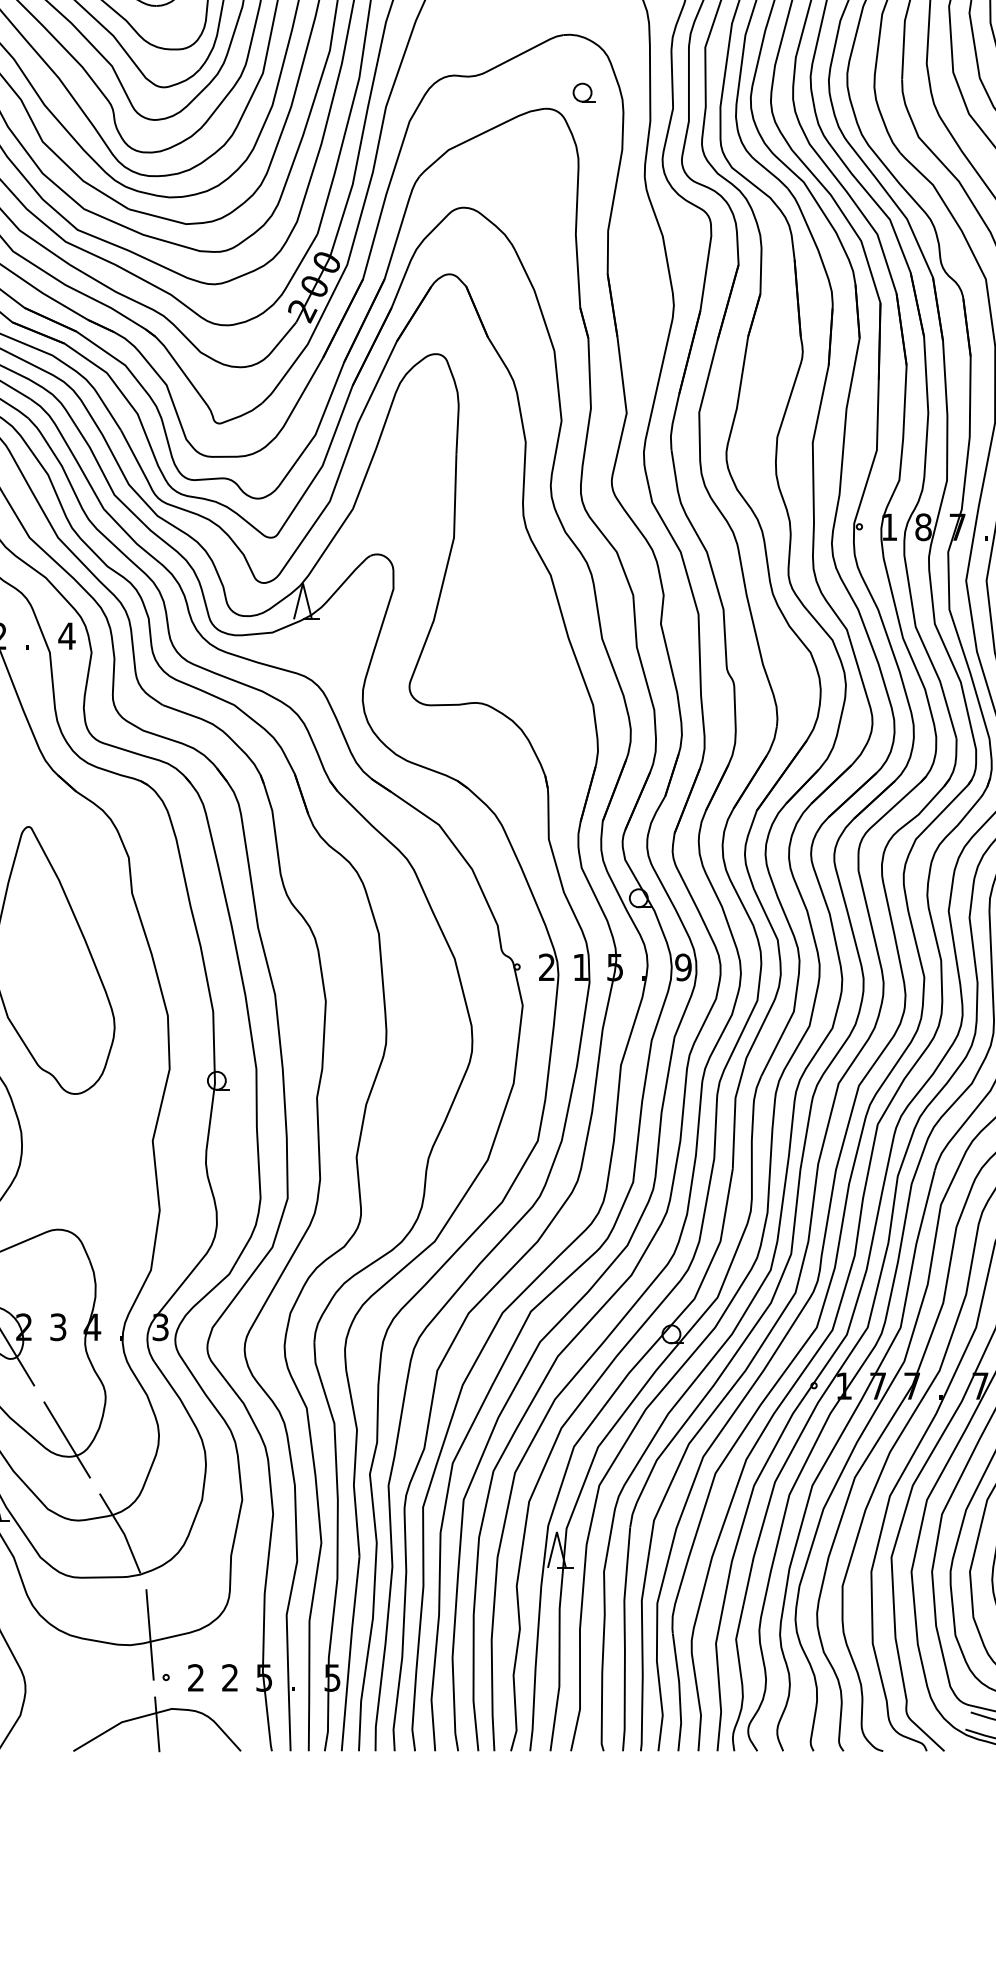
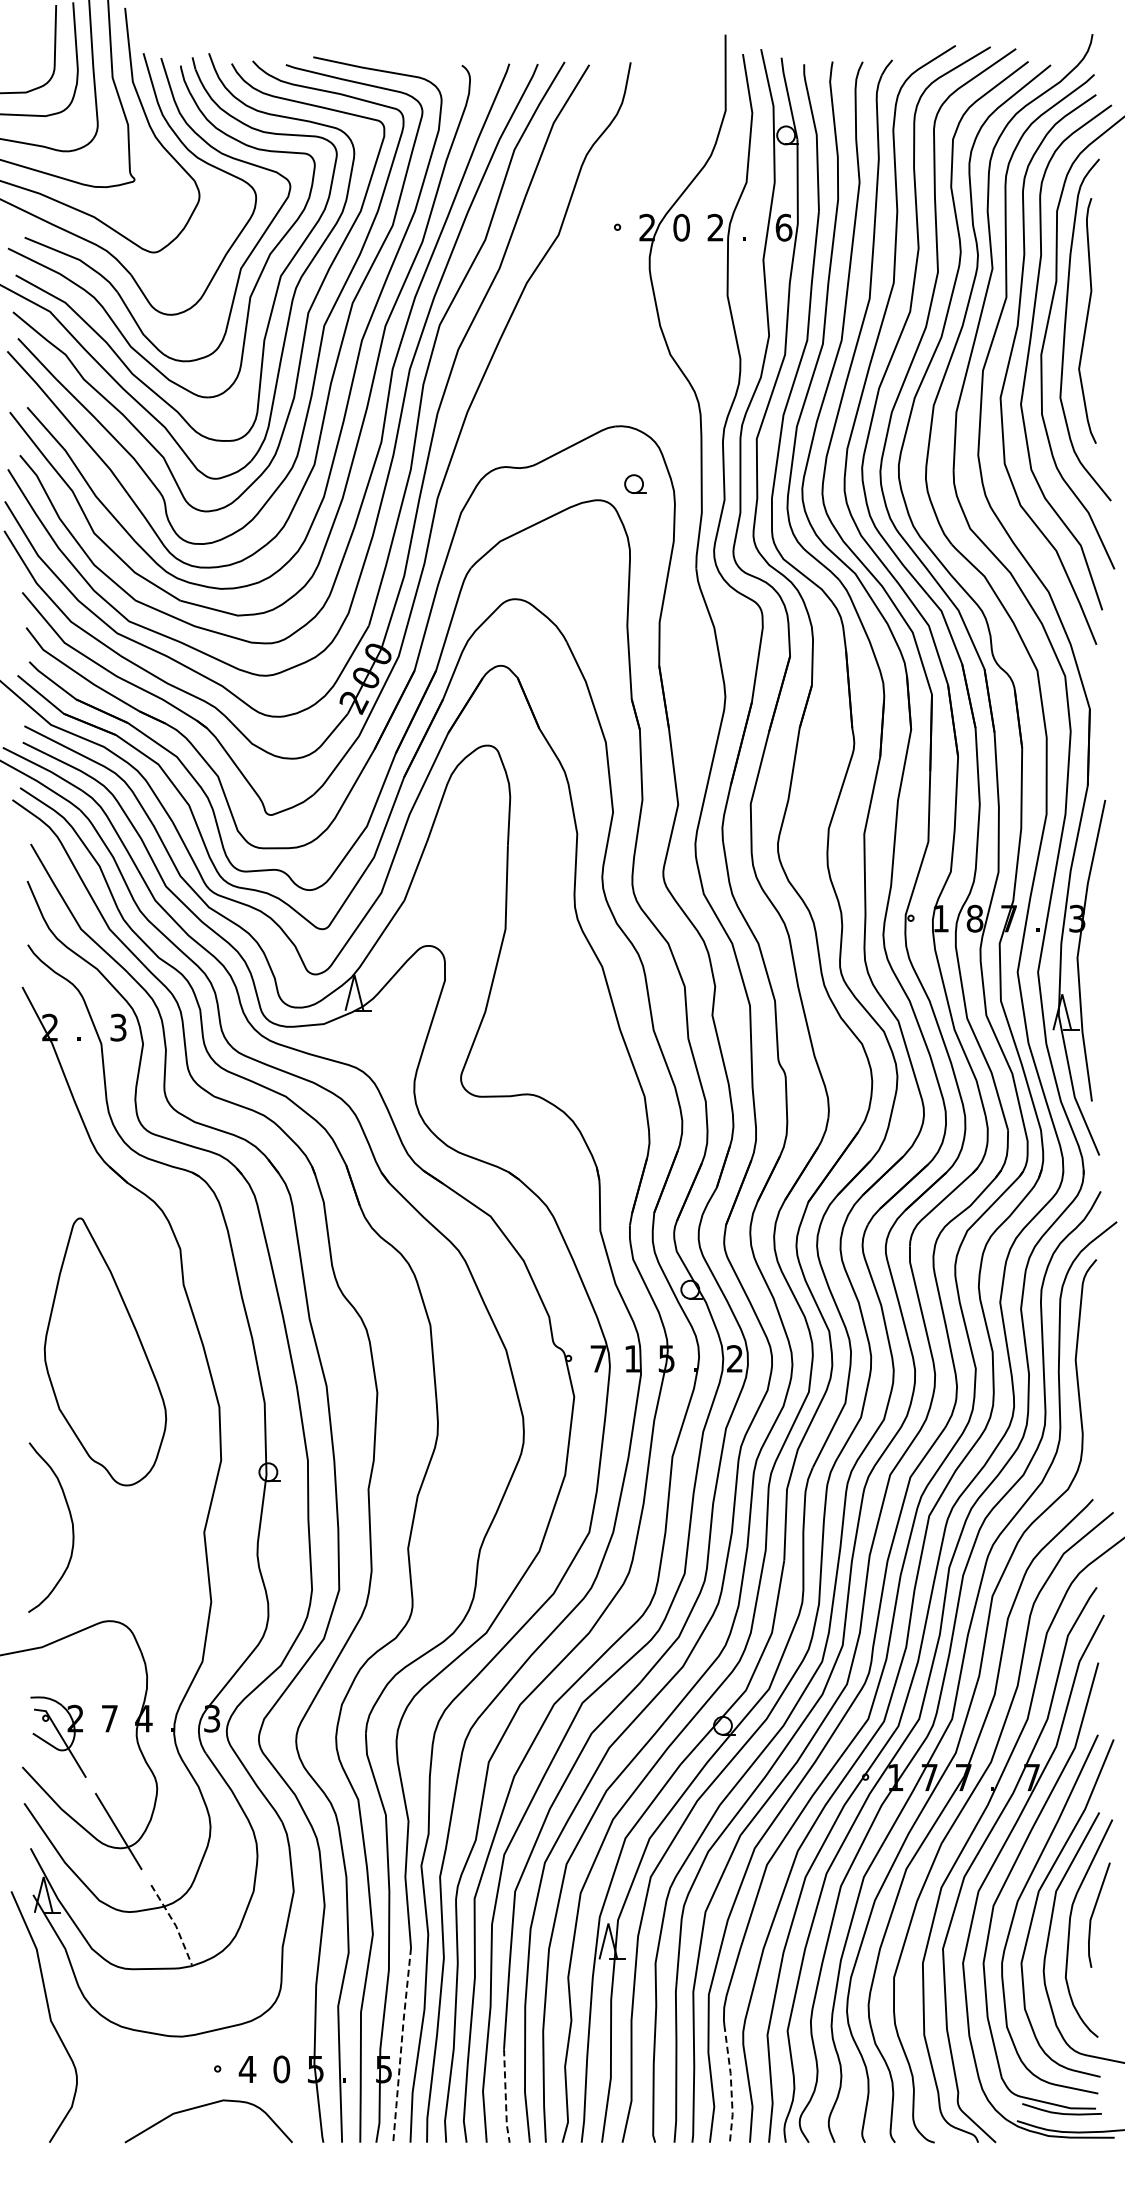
text: (67, 636) -> (118, 1027), 4 -> 3
text: (546, 967) -> (597, 1358), 2 -> 7
text: (683, 967) -> (734, 1358), 9 -> 2
text: (58, 1327) -> (109, 1718), 3 -> 7
line: (124, 1533) -> (175, 1924), solid -> dashed
line: (150, 1635) -> (201, 2026), removed
line: (350, 1654) -> (401, 2045), solid -> dashed
text: (196, 1677) -> (247, 2068), 2 -> 4
text: (230, 1678) -> (281, 2069), 2 -> 0
line: (680, 1693) -> (731, 2084), solid -> dashed
line: (454, 1706) -> (505, 2097), solid -> dashed
line: (157, 1724) -> (208, 2115), removed

